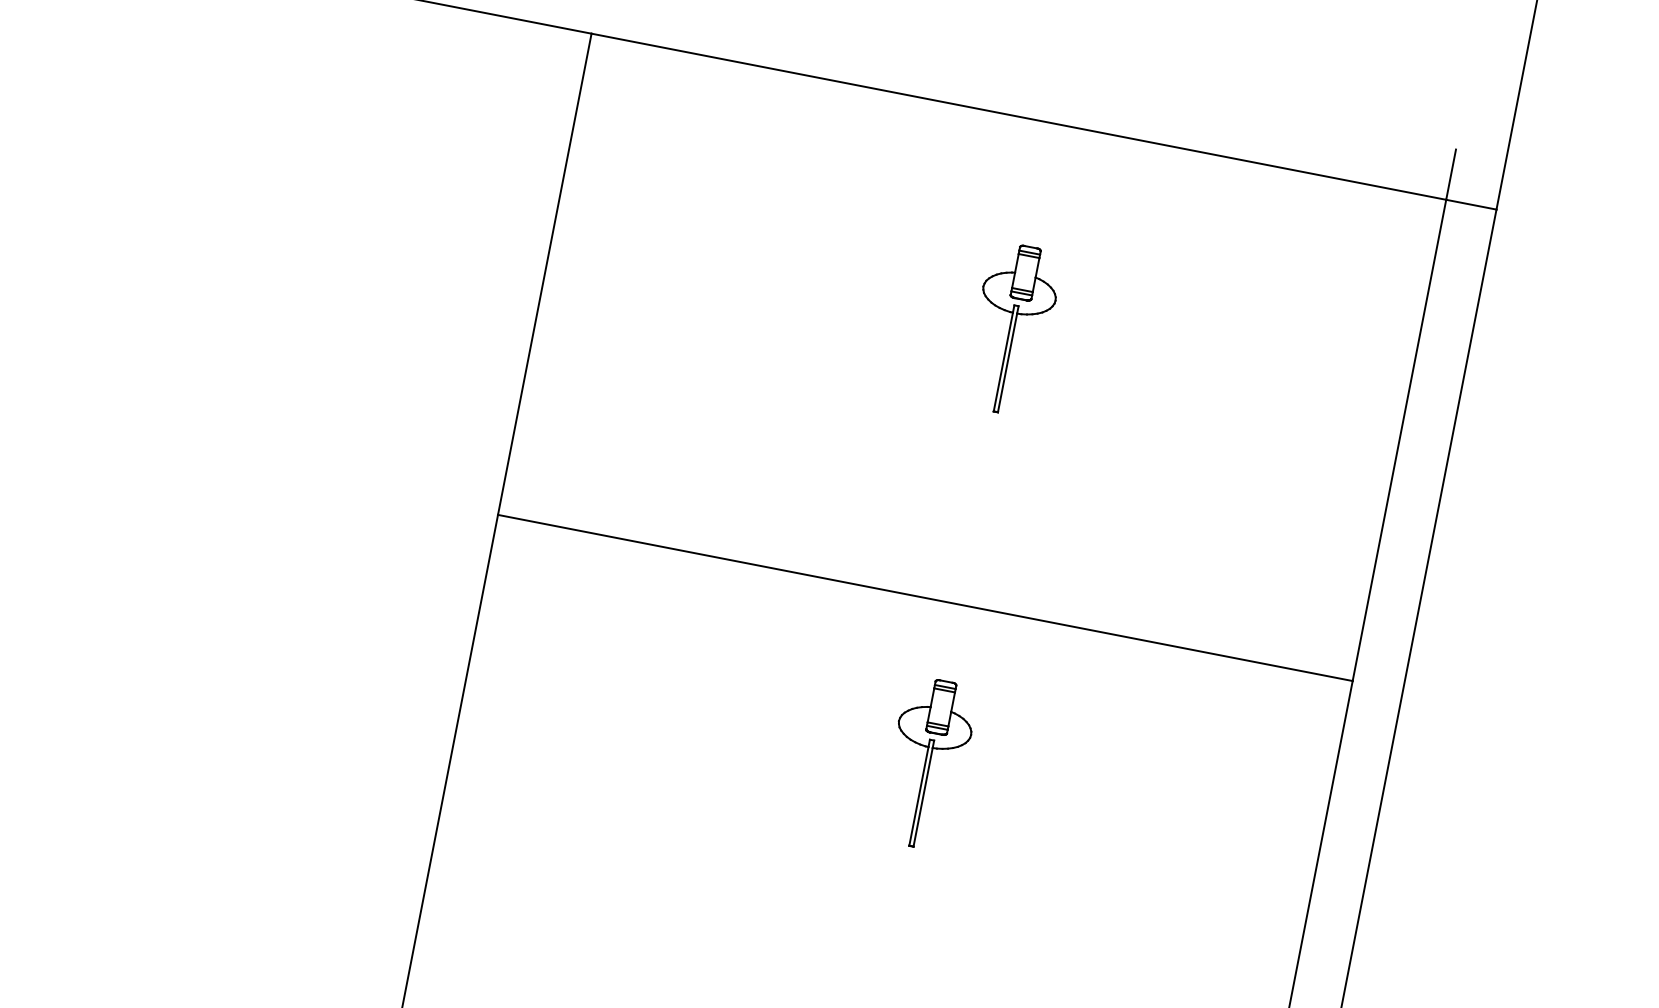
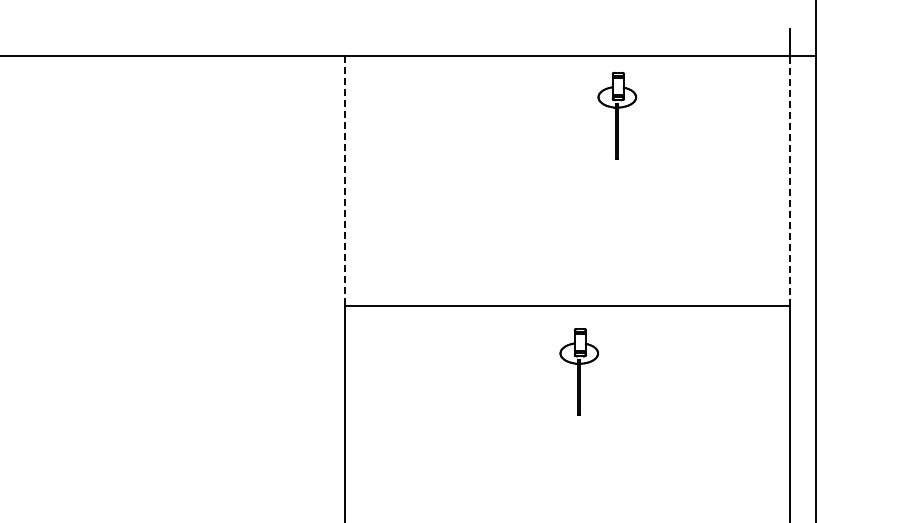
line: (545, 275) -> (345, 181), solid -> dashed
part: (1011, 328) -> (616, 115), moved
line: (1400, 439) -> (790, 180), solid -> dashed
part: (926, 762) -> (578, 371), moved

